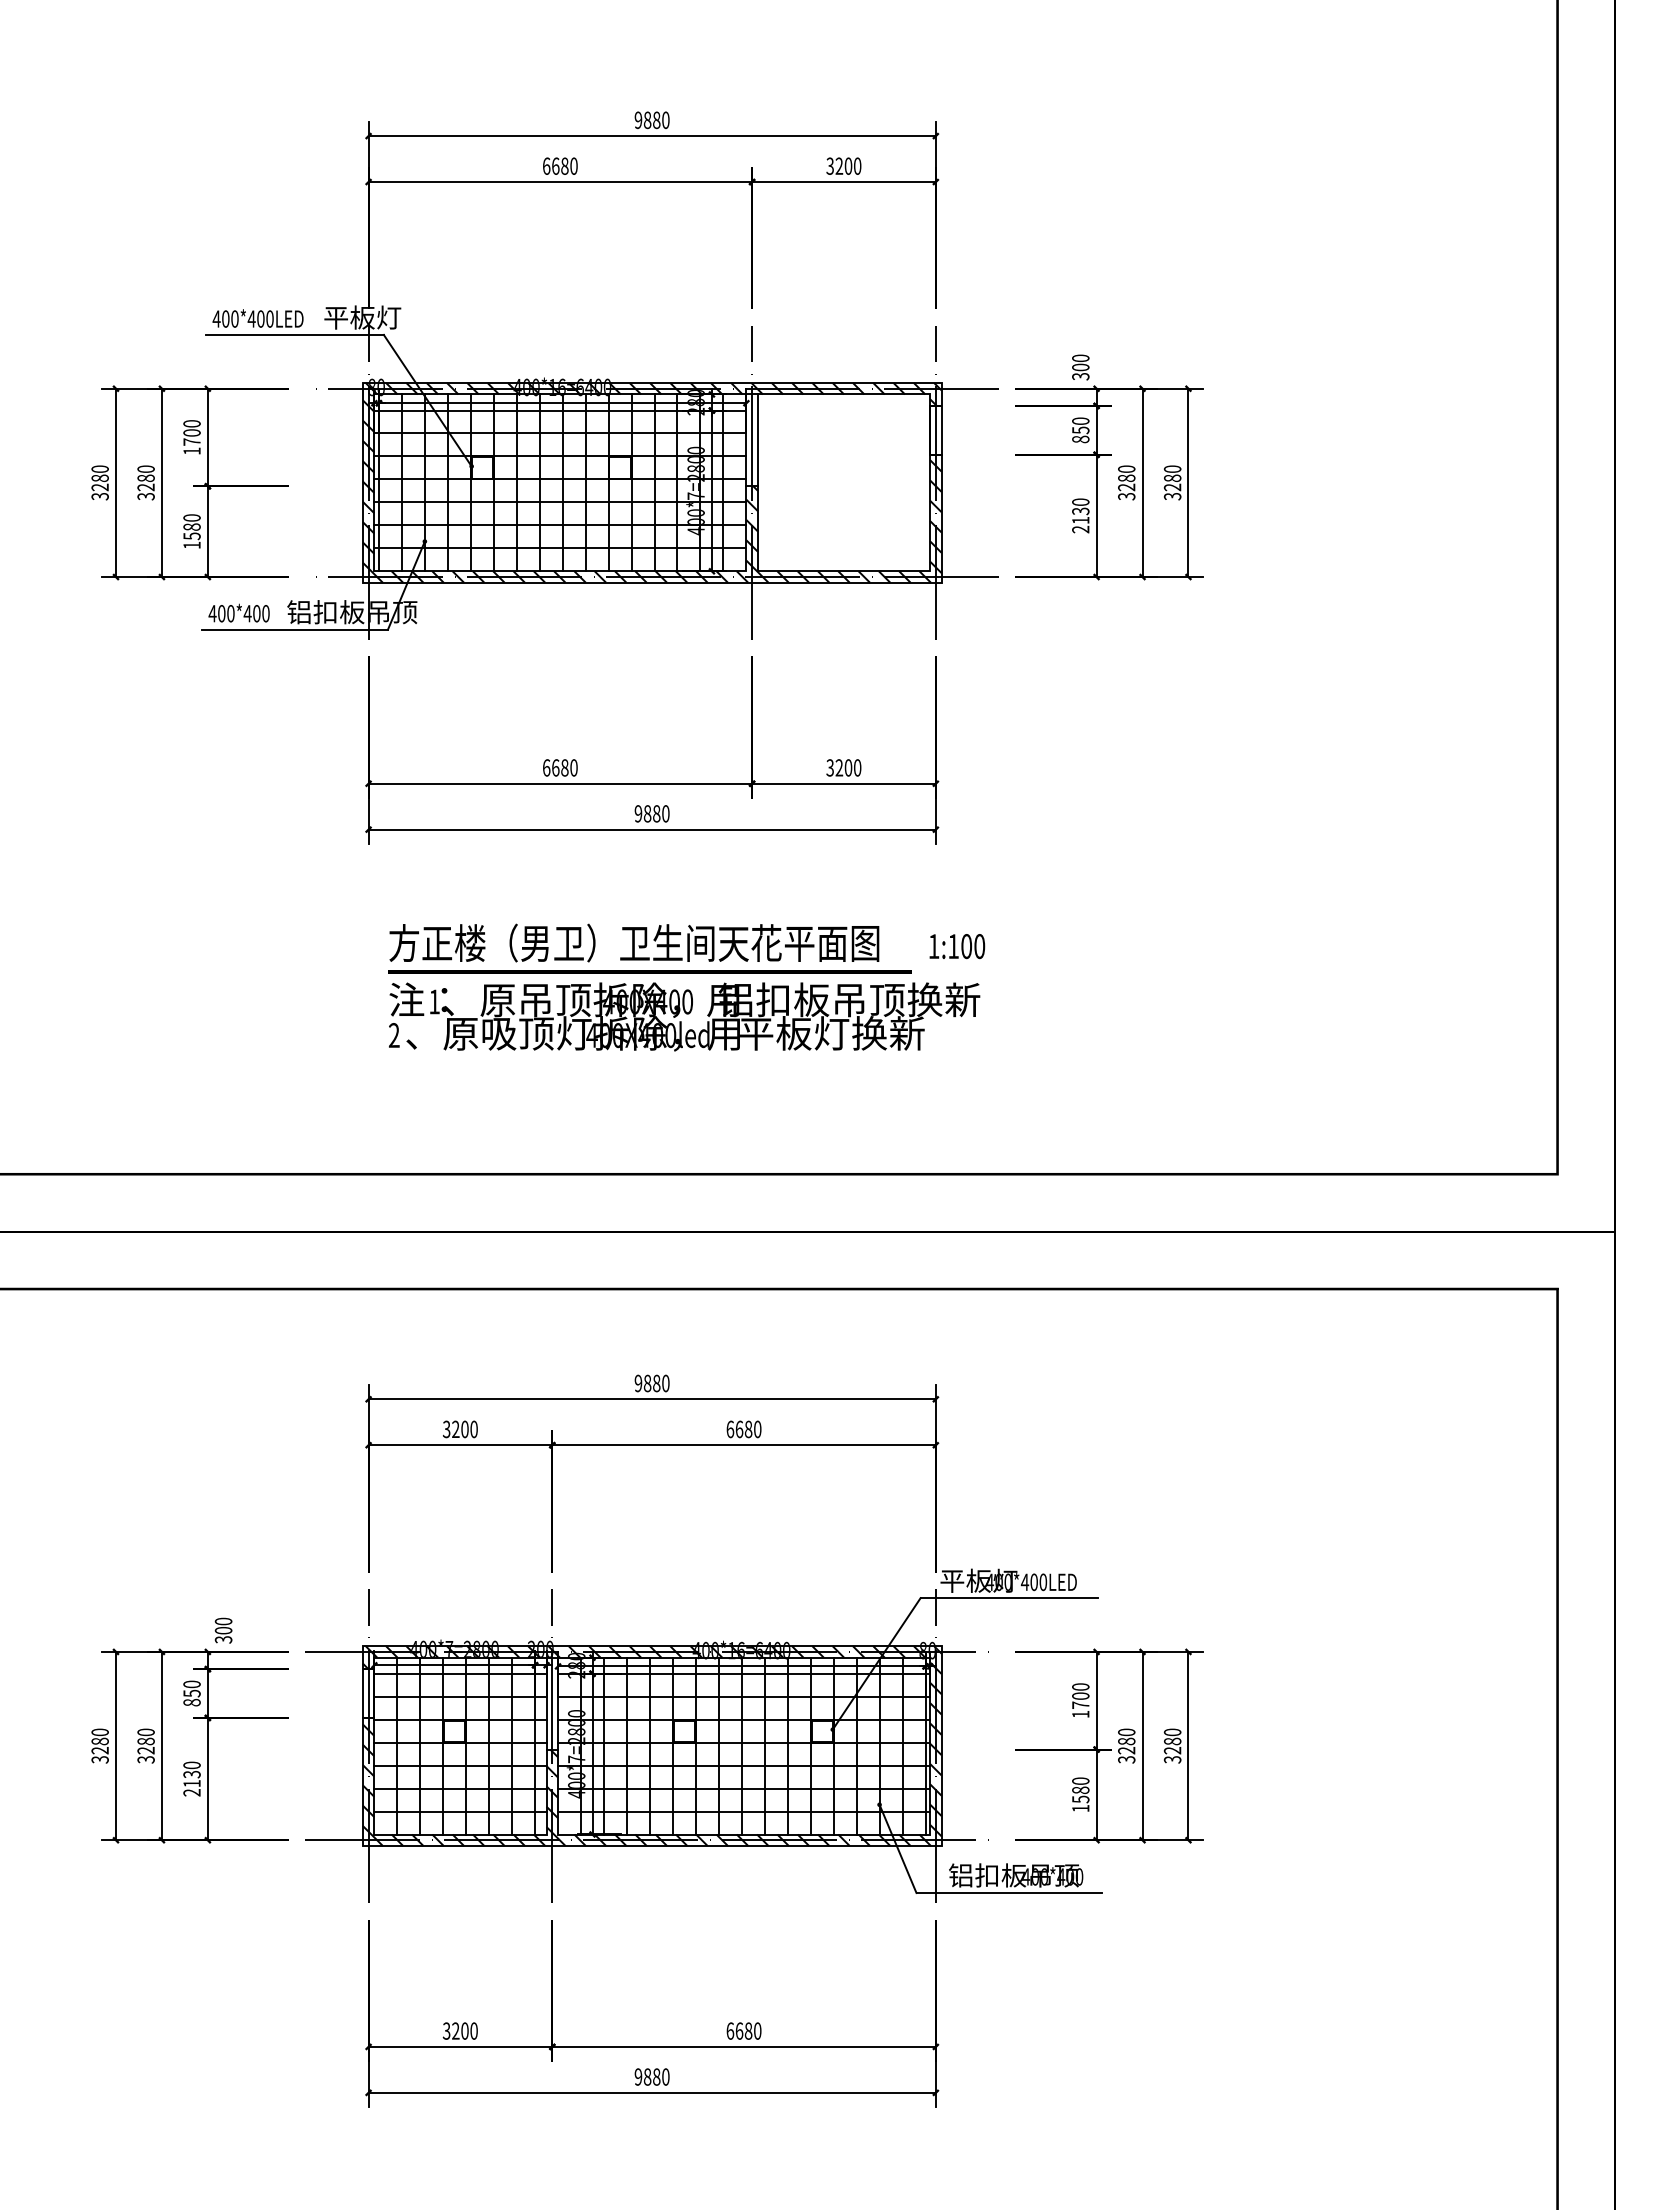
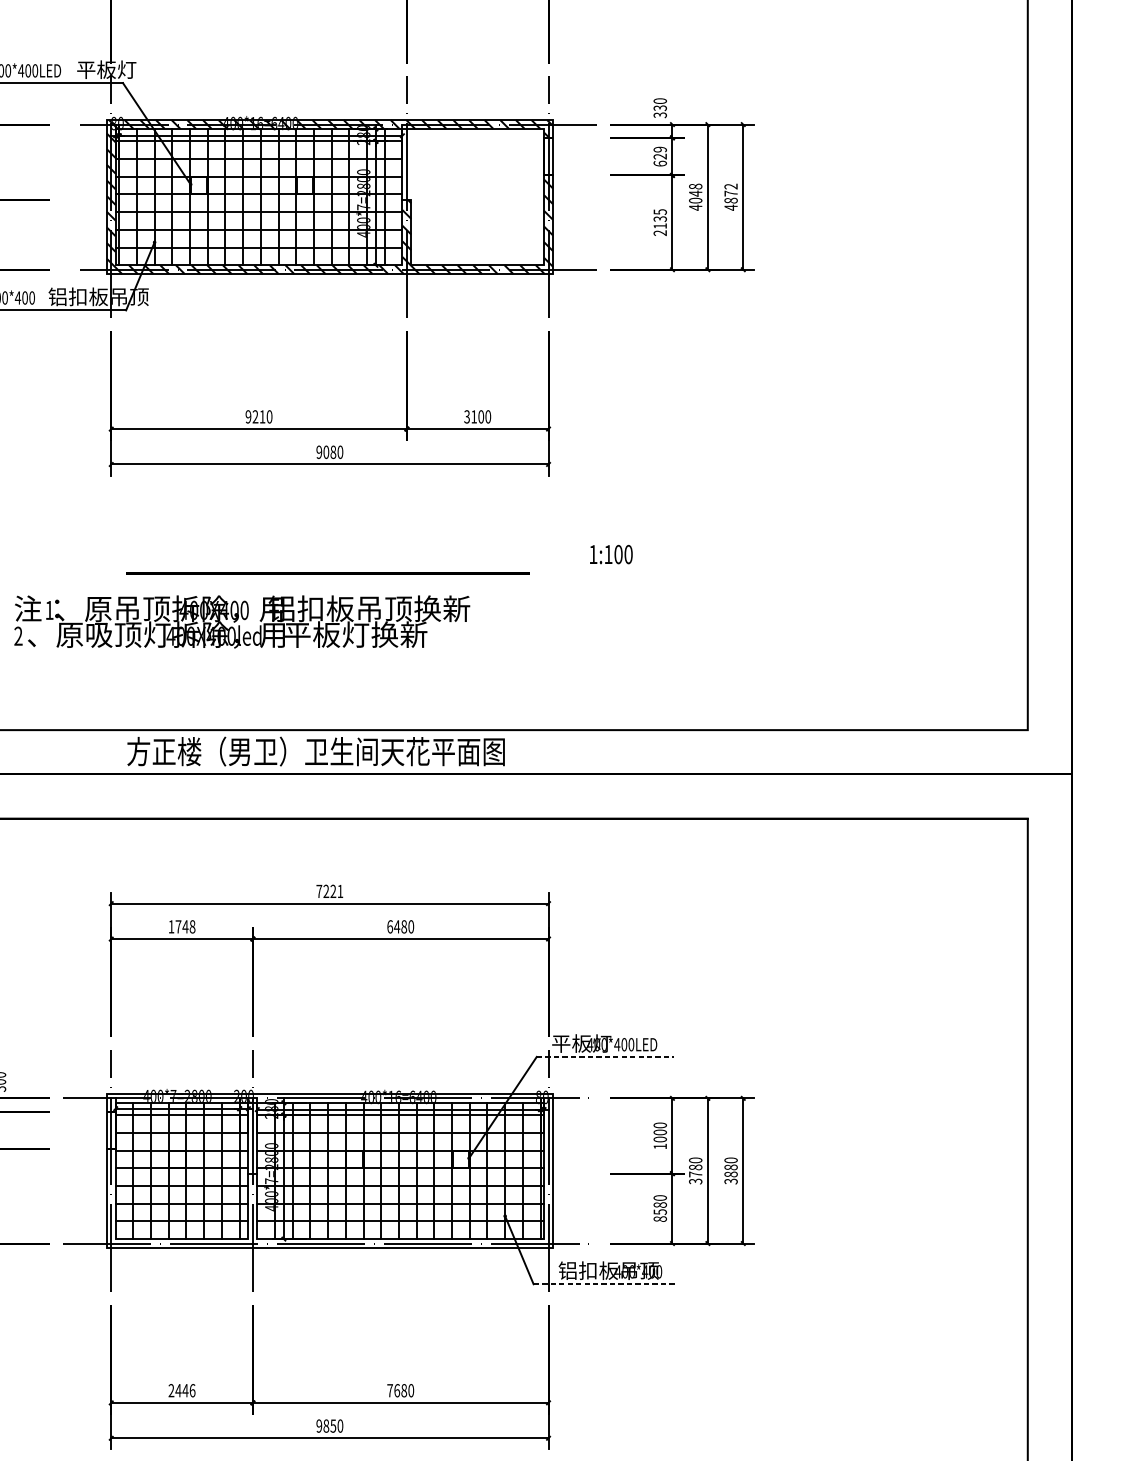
text: (1080, 367) -> (660, 108), 300 -> 330
text: (1080, 430) -> (660, 156), 850 -> 629
line: (757, 440) -> (411, 164), removed
text: (1126, 482) -> (695, 196), 3280 -> 4048
text: (1172, 482) -> (730, 196), 3280 -> 4872
text: (1080, 502) -> (660, 212), 2130 -> 2135
text: (555, 767) -> (255, 416), 6680 -> 9210
text: (839, 767) -> (474, 416), 3200 -> 3100
text: (647, 813) -> (326, 452), 9880 -> 9080
text: (634, 942) -> (316, 751), moved
text: (957, 946) -> (611, 554), moved
text: (684, 1016) -> (242, 621), moved
text: (651, 1383) -> (329, 891), 9880 -> 7221
text: (459, 1429) -> (181, 926), 3200 -> 1748
text: (739, 1429) -> (397, 926), 6680 -> 6480
line: (1009, 1598) -> (605, 1057), solid -> dashed
text: (1080, 1704) -> (660, 1138), 1700 -> 1000
hatch: (651, 1746) -> (329, 1171), removed
text: (1126, 1750) -> (695, 1174), 3280 -> 3780
text: (1172, 1750) -> (730, 1174), 3280 -> 3880
text: (1080, 1808) -> (660, 1219), 1580 -> 8580
line: (1009, 1893) -> (605, 1284), solid -> dashed
text: (459, 2030) -> (181, 1390), 3200 -> 2446
text: (730, 2030) -> (390, 1390), 6680 -> 7680
text: (656, 2076) -> (333, 1425), 9880 -> 9850

